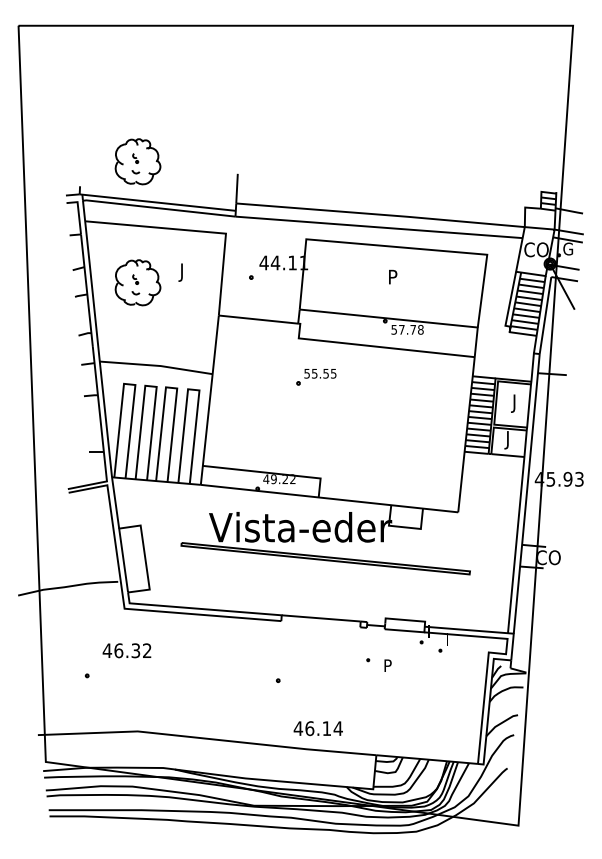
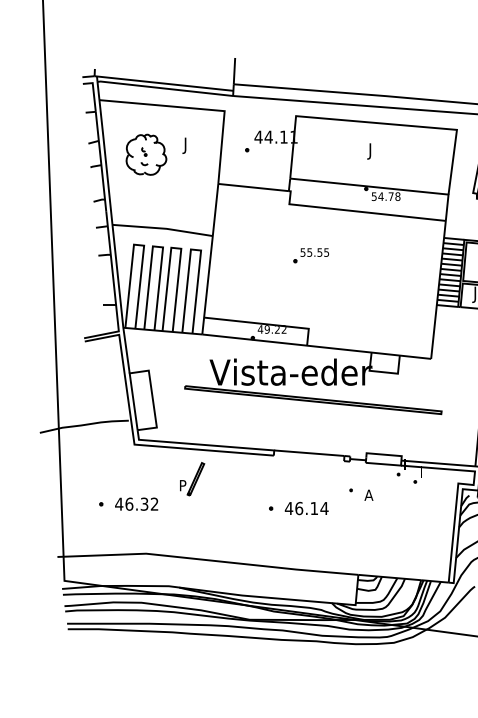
part: (137, 161) -> (145, 46), removed
text: (391, 278) -> (371, 151), P -> J
text: (401, 329) -> (380, 196), 57.78 -> 54.78
part: (316, 377) -> (311, 255), moved
part: (189, 647) -> (192, 479), added
text: (126, 650) -> (136, 503), moved
text: (388, 665) -> (369, 495), P -> A
text: (317, 728) -> (306, 508), moved

